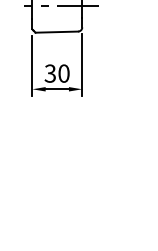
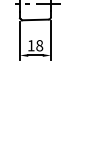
text: (57, 73) -> (35, 45), 30 -> 18

